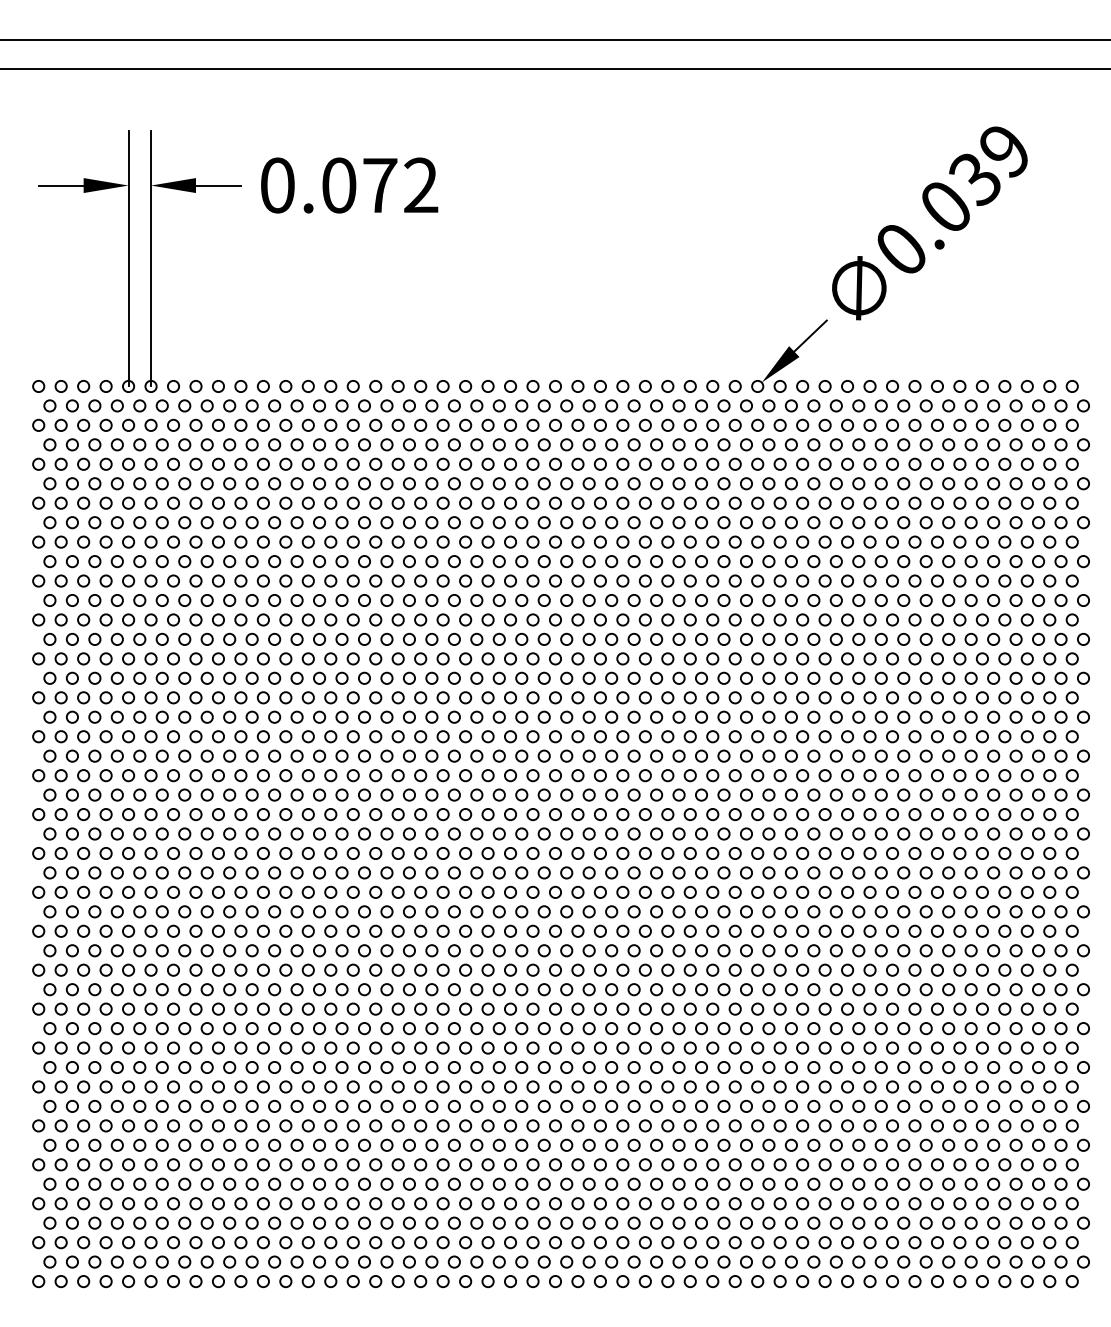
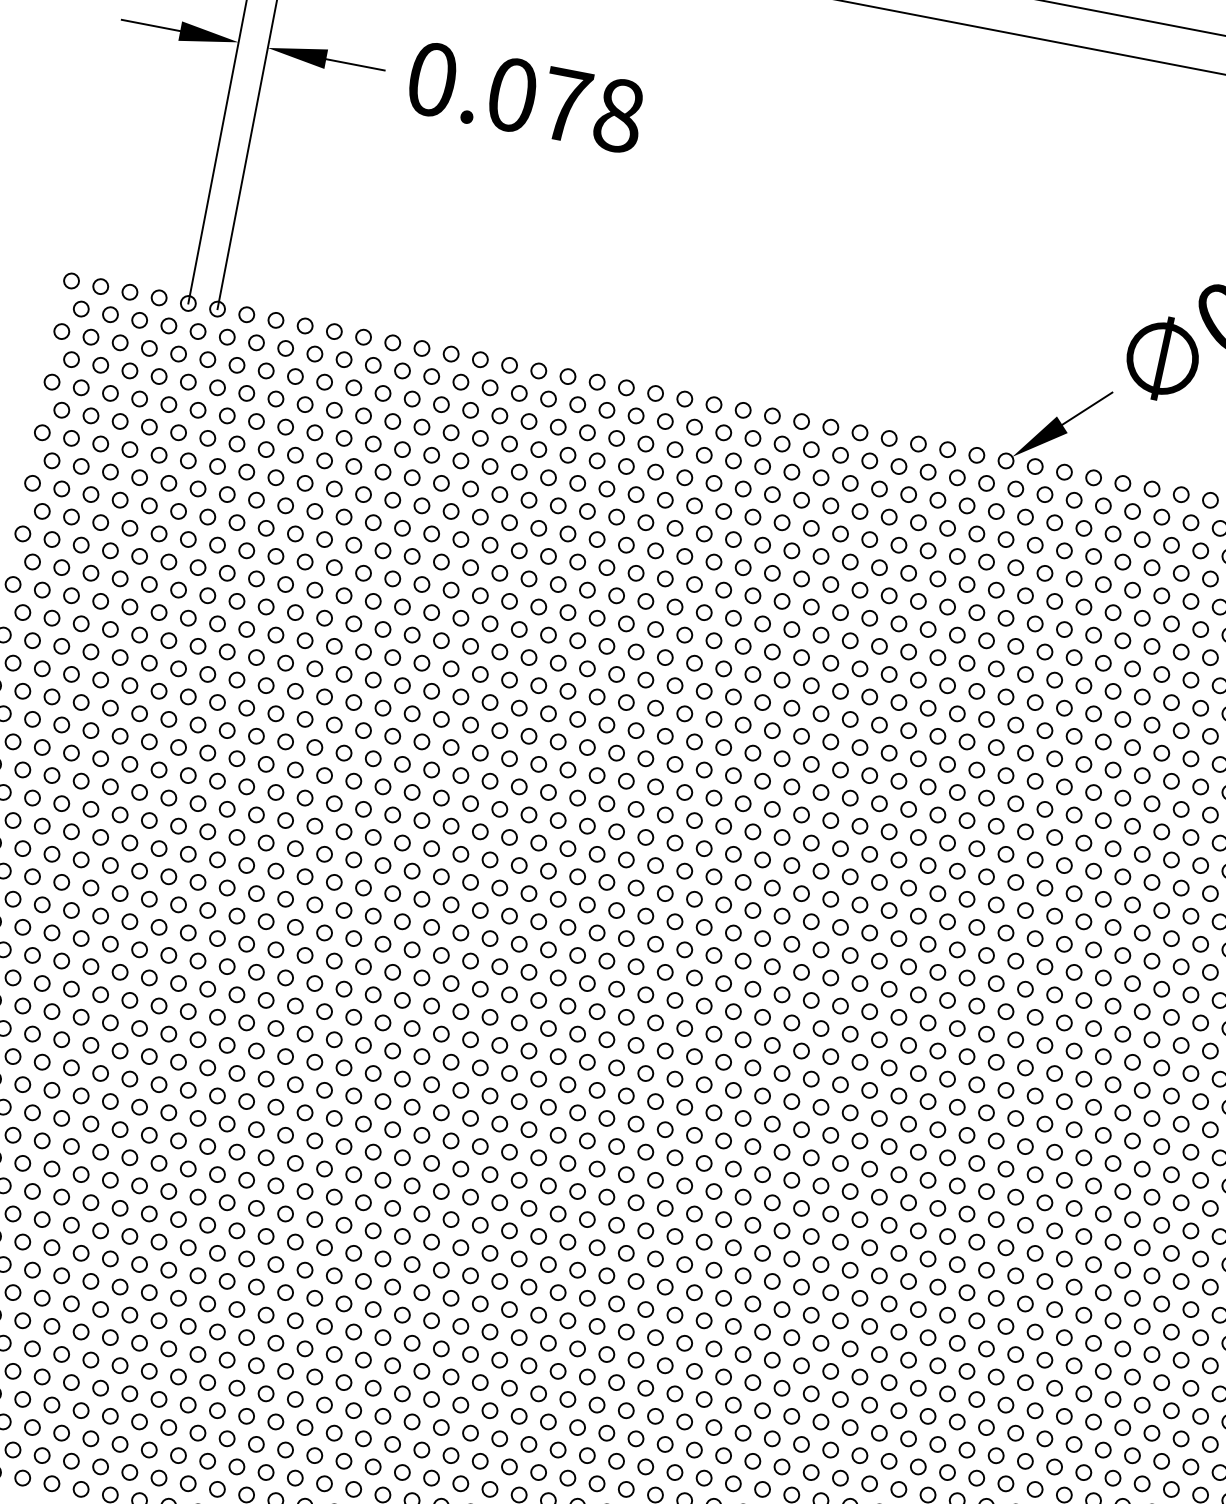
text: (421, 185) -> (619, 115), 0.072 -> 0.078

